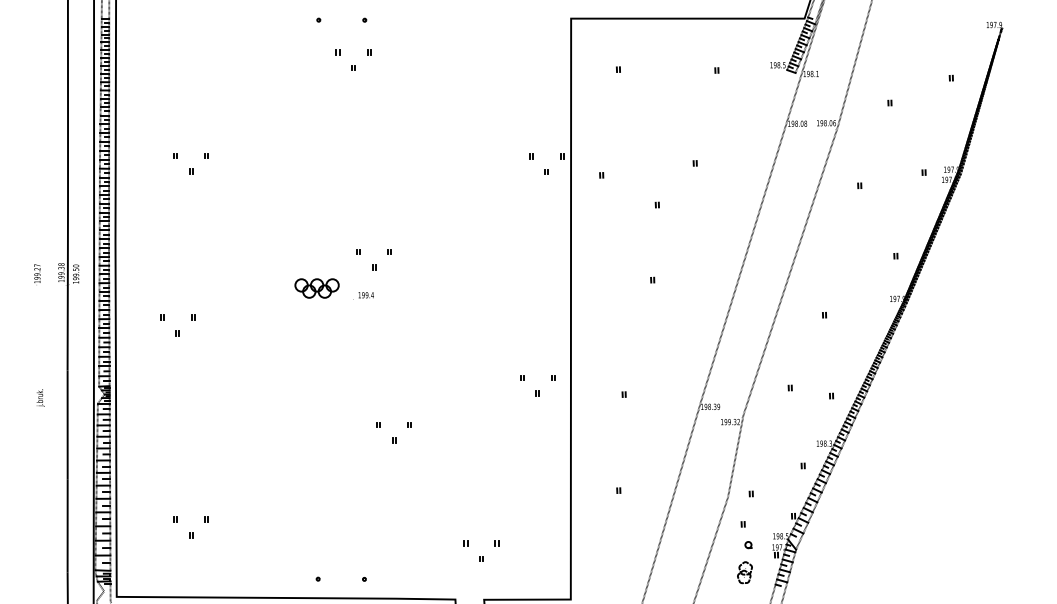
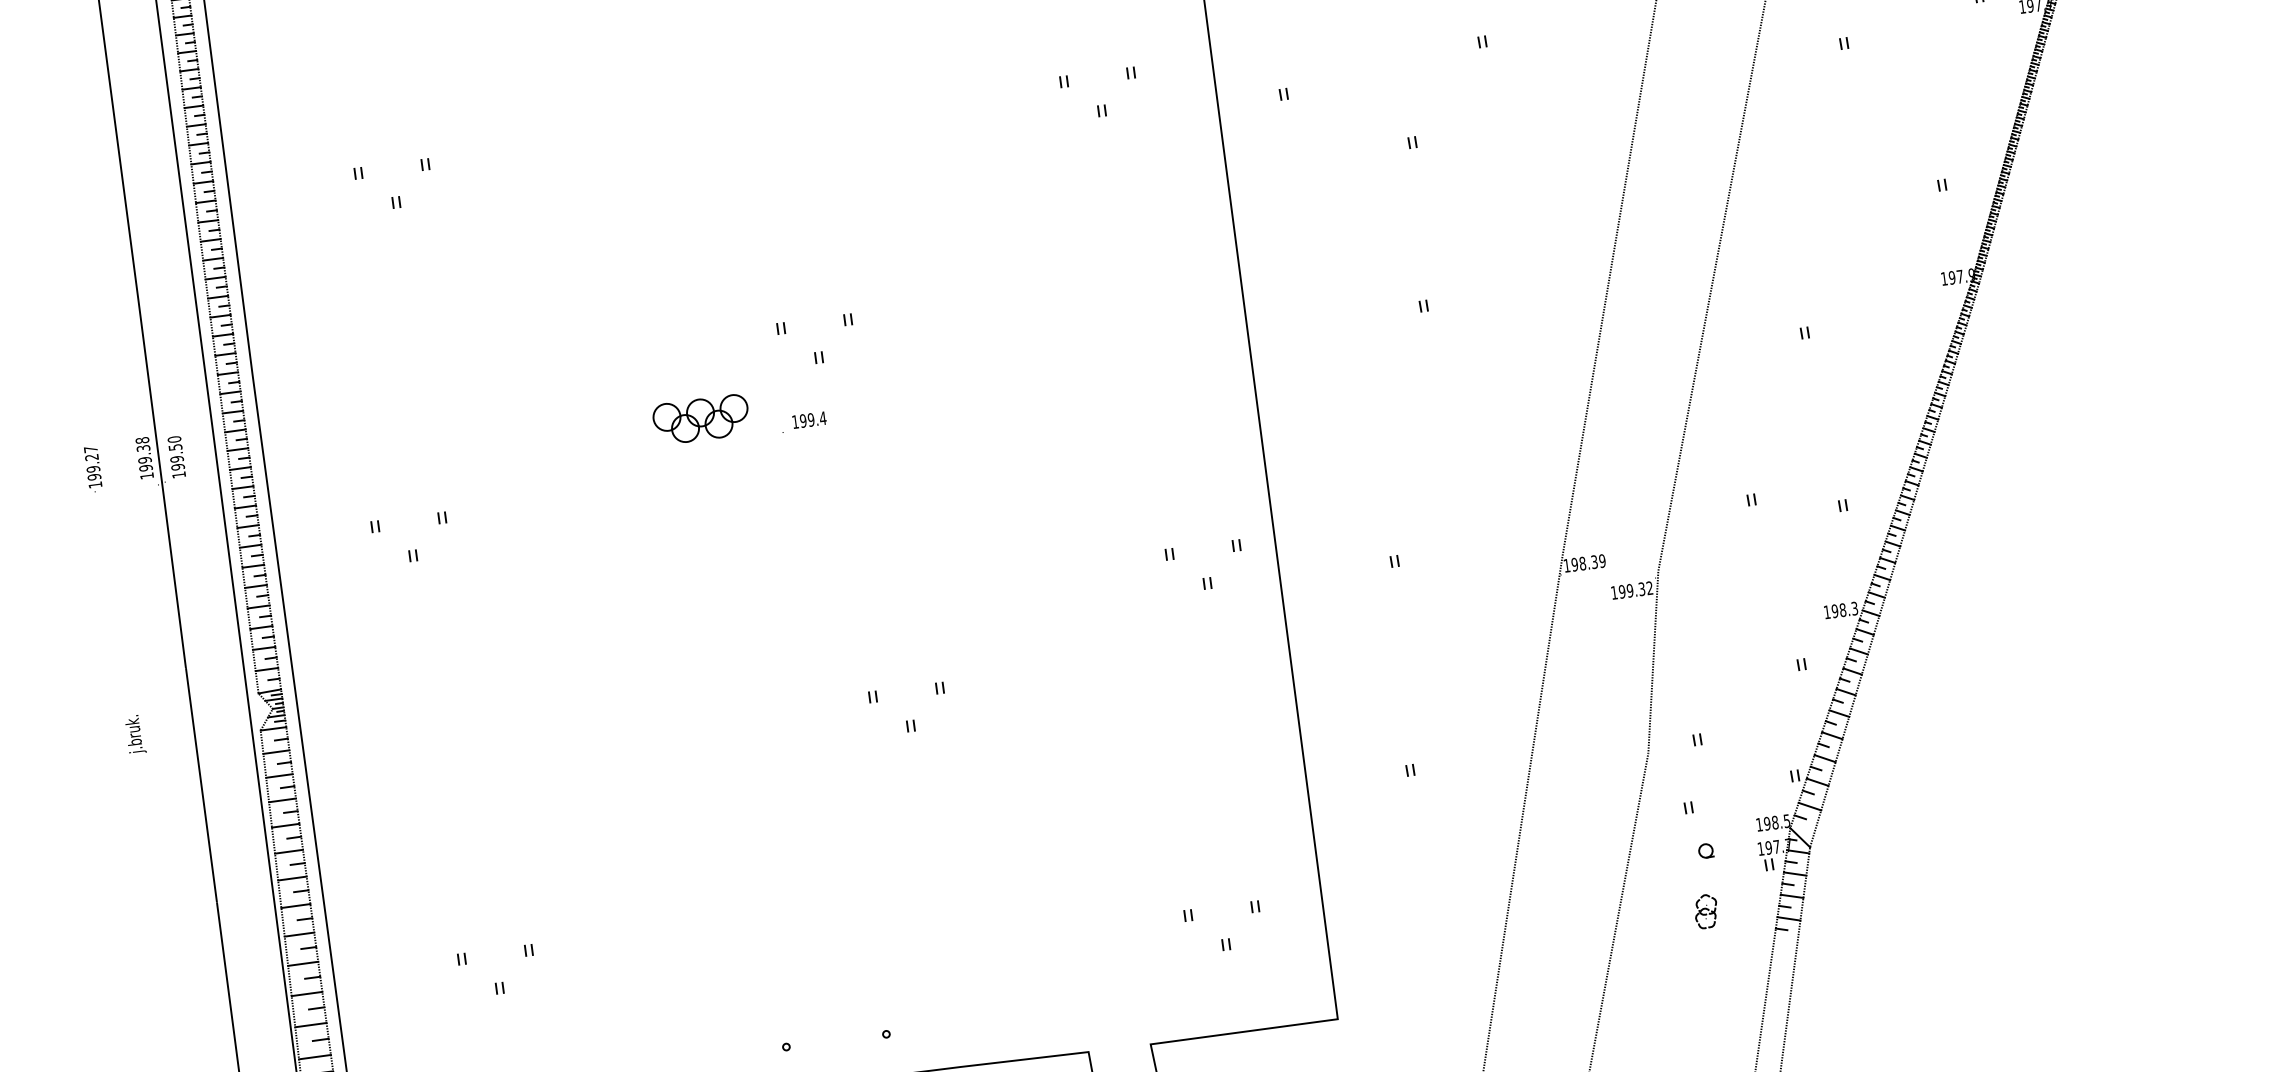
part: (545, 169) -> (1098, 105), moved
part: (480, 556) -> (1223, 939), moved
part: (744, 572) -> (1705, 911), size x0.71

